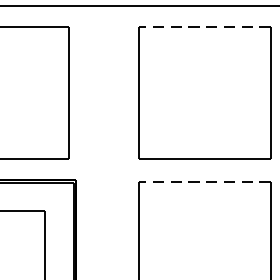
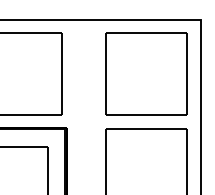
line: (204, 27) -> (146, 33), dashed -> solid
line: (204, 182) -> (146, 129), dashed -> solid

